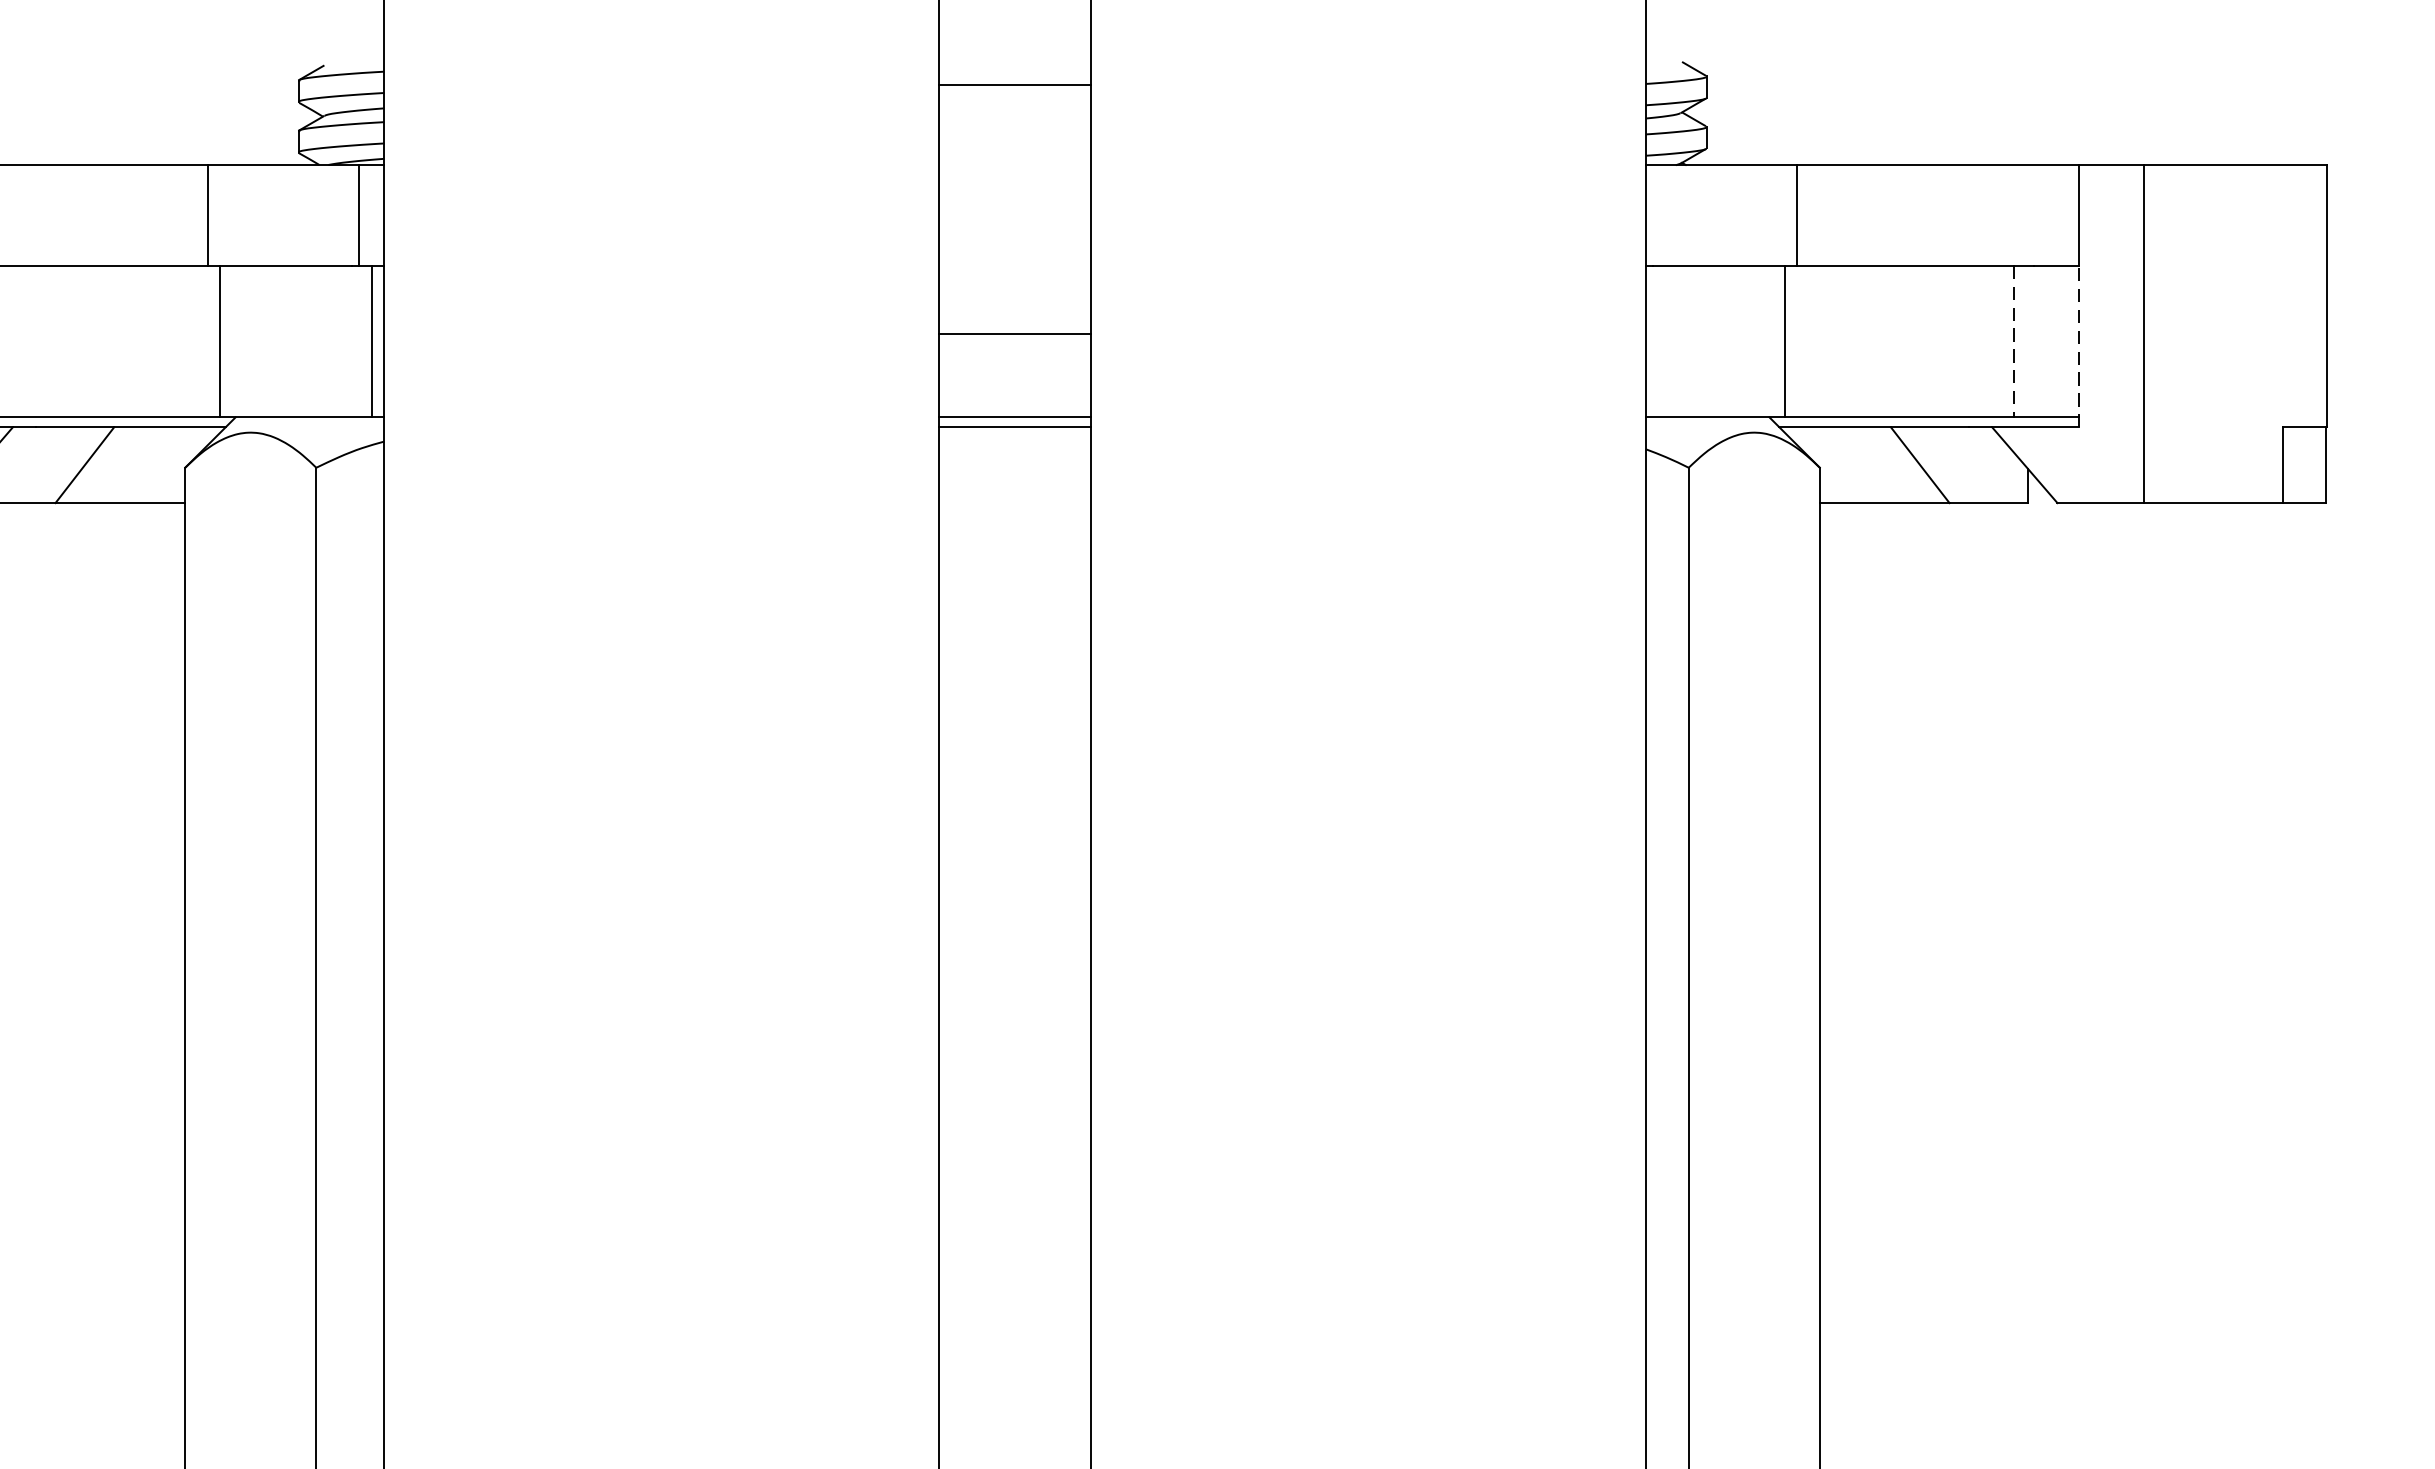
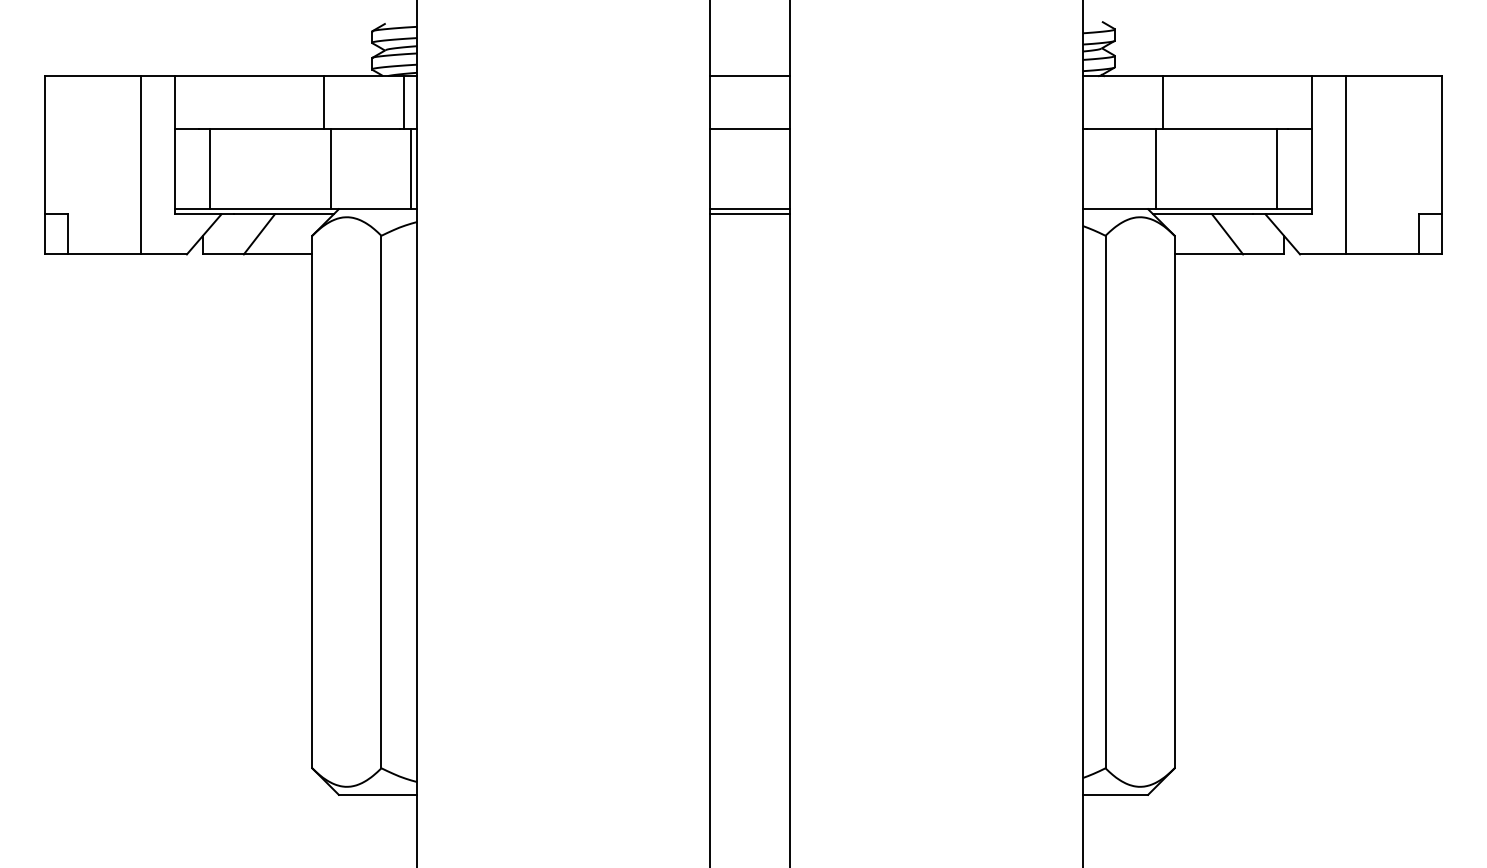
line: (1015, 86) -> (750, 76), moved
line: (1015, 334) -> (750, 129), moved
line: (2014, 342) -> (1277, 169), dashed -> solid
line: (2079, 345) -> (1311, 171), dashed -> solid

